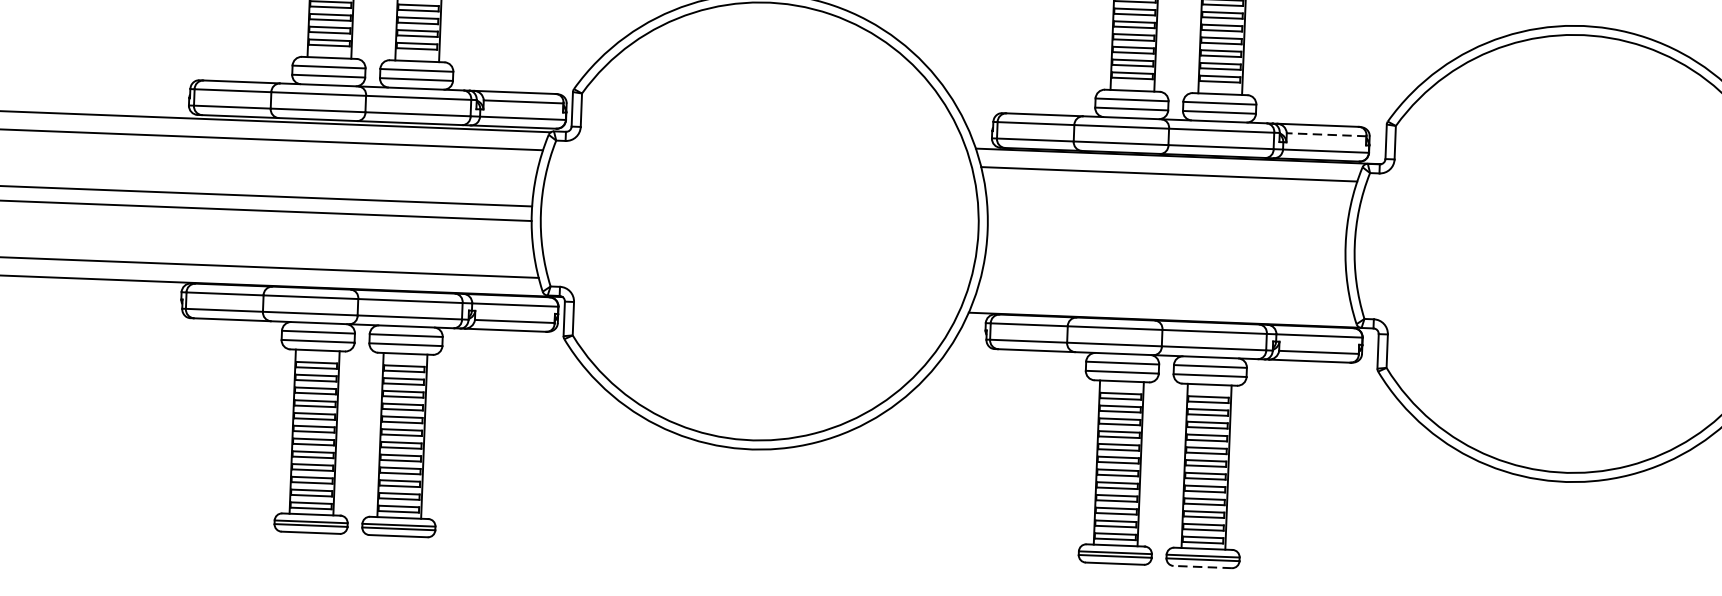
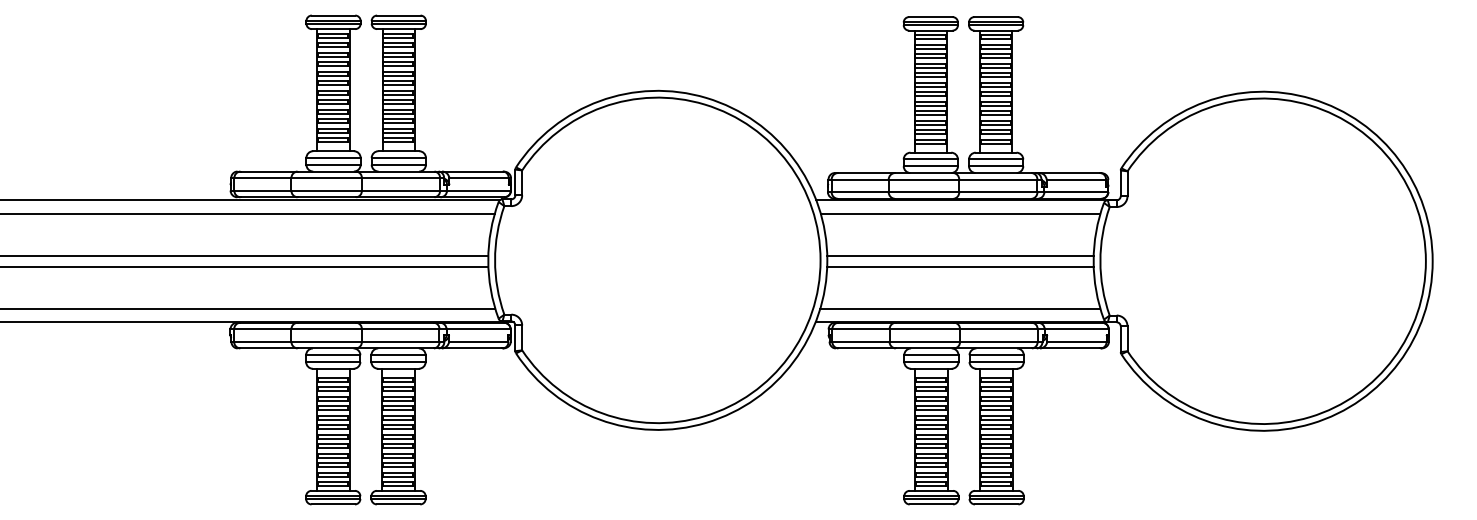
line: (1326, 134) -> (1076, 179), dashed -> solid
line: (1166, 230) -> (960, 255), added
line: (1166, 245) -> (960, 266), added
line: (1164, 301) -> (960, 308), added
line: (1202, 567) -> (996, 504), dashed -> solid

